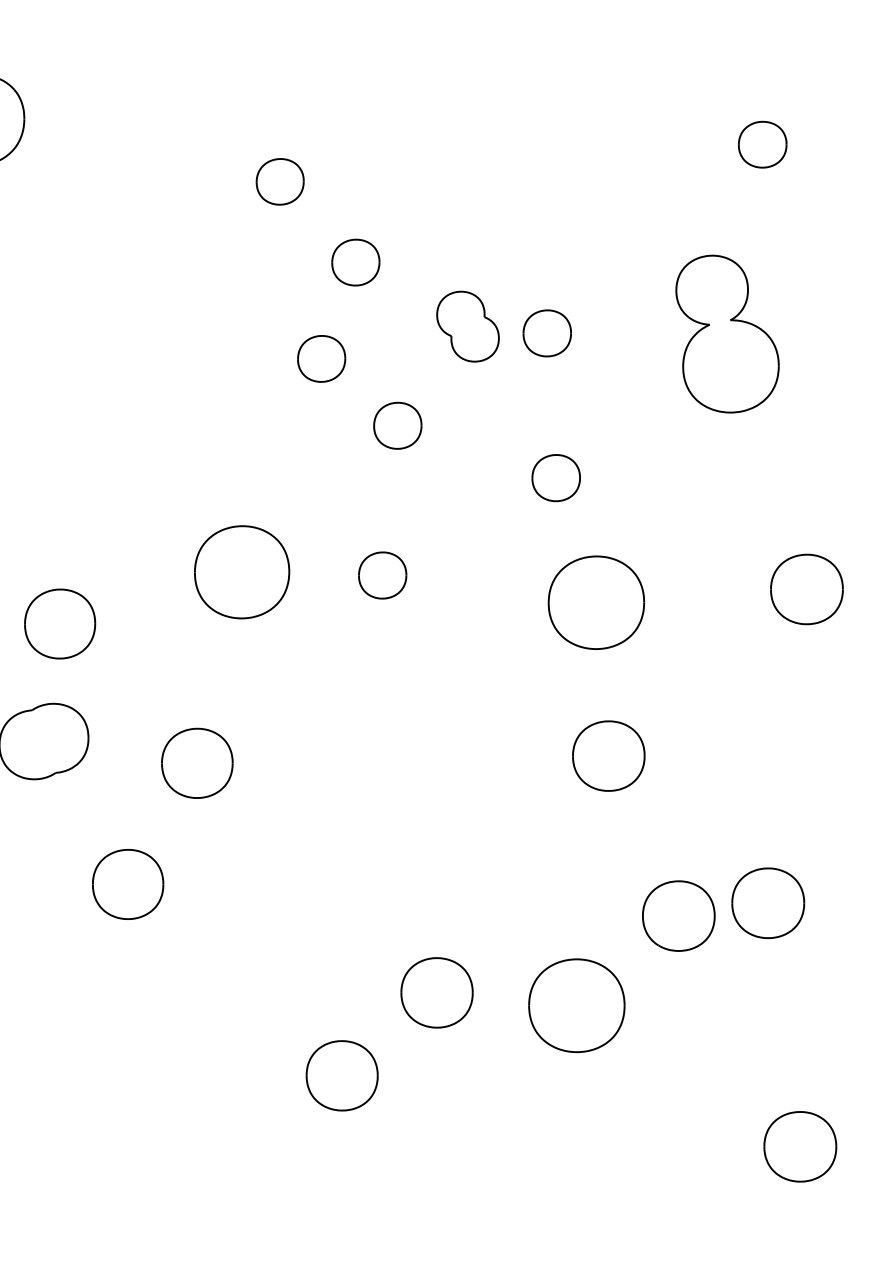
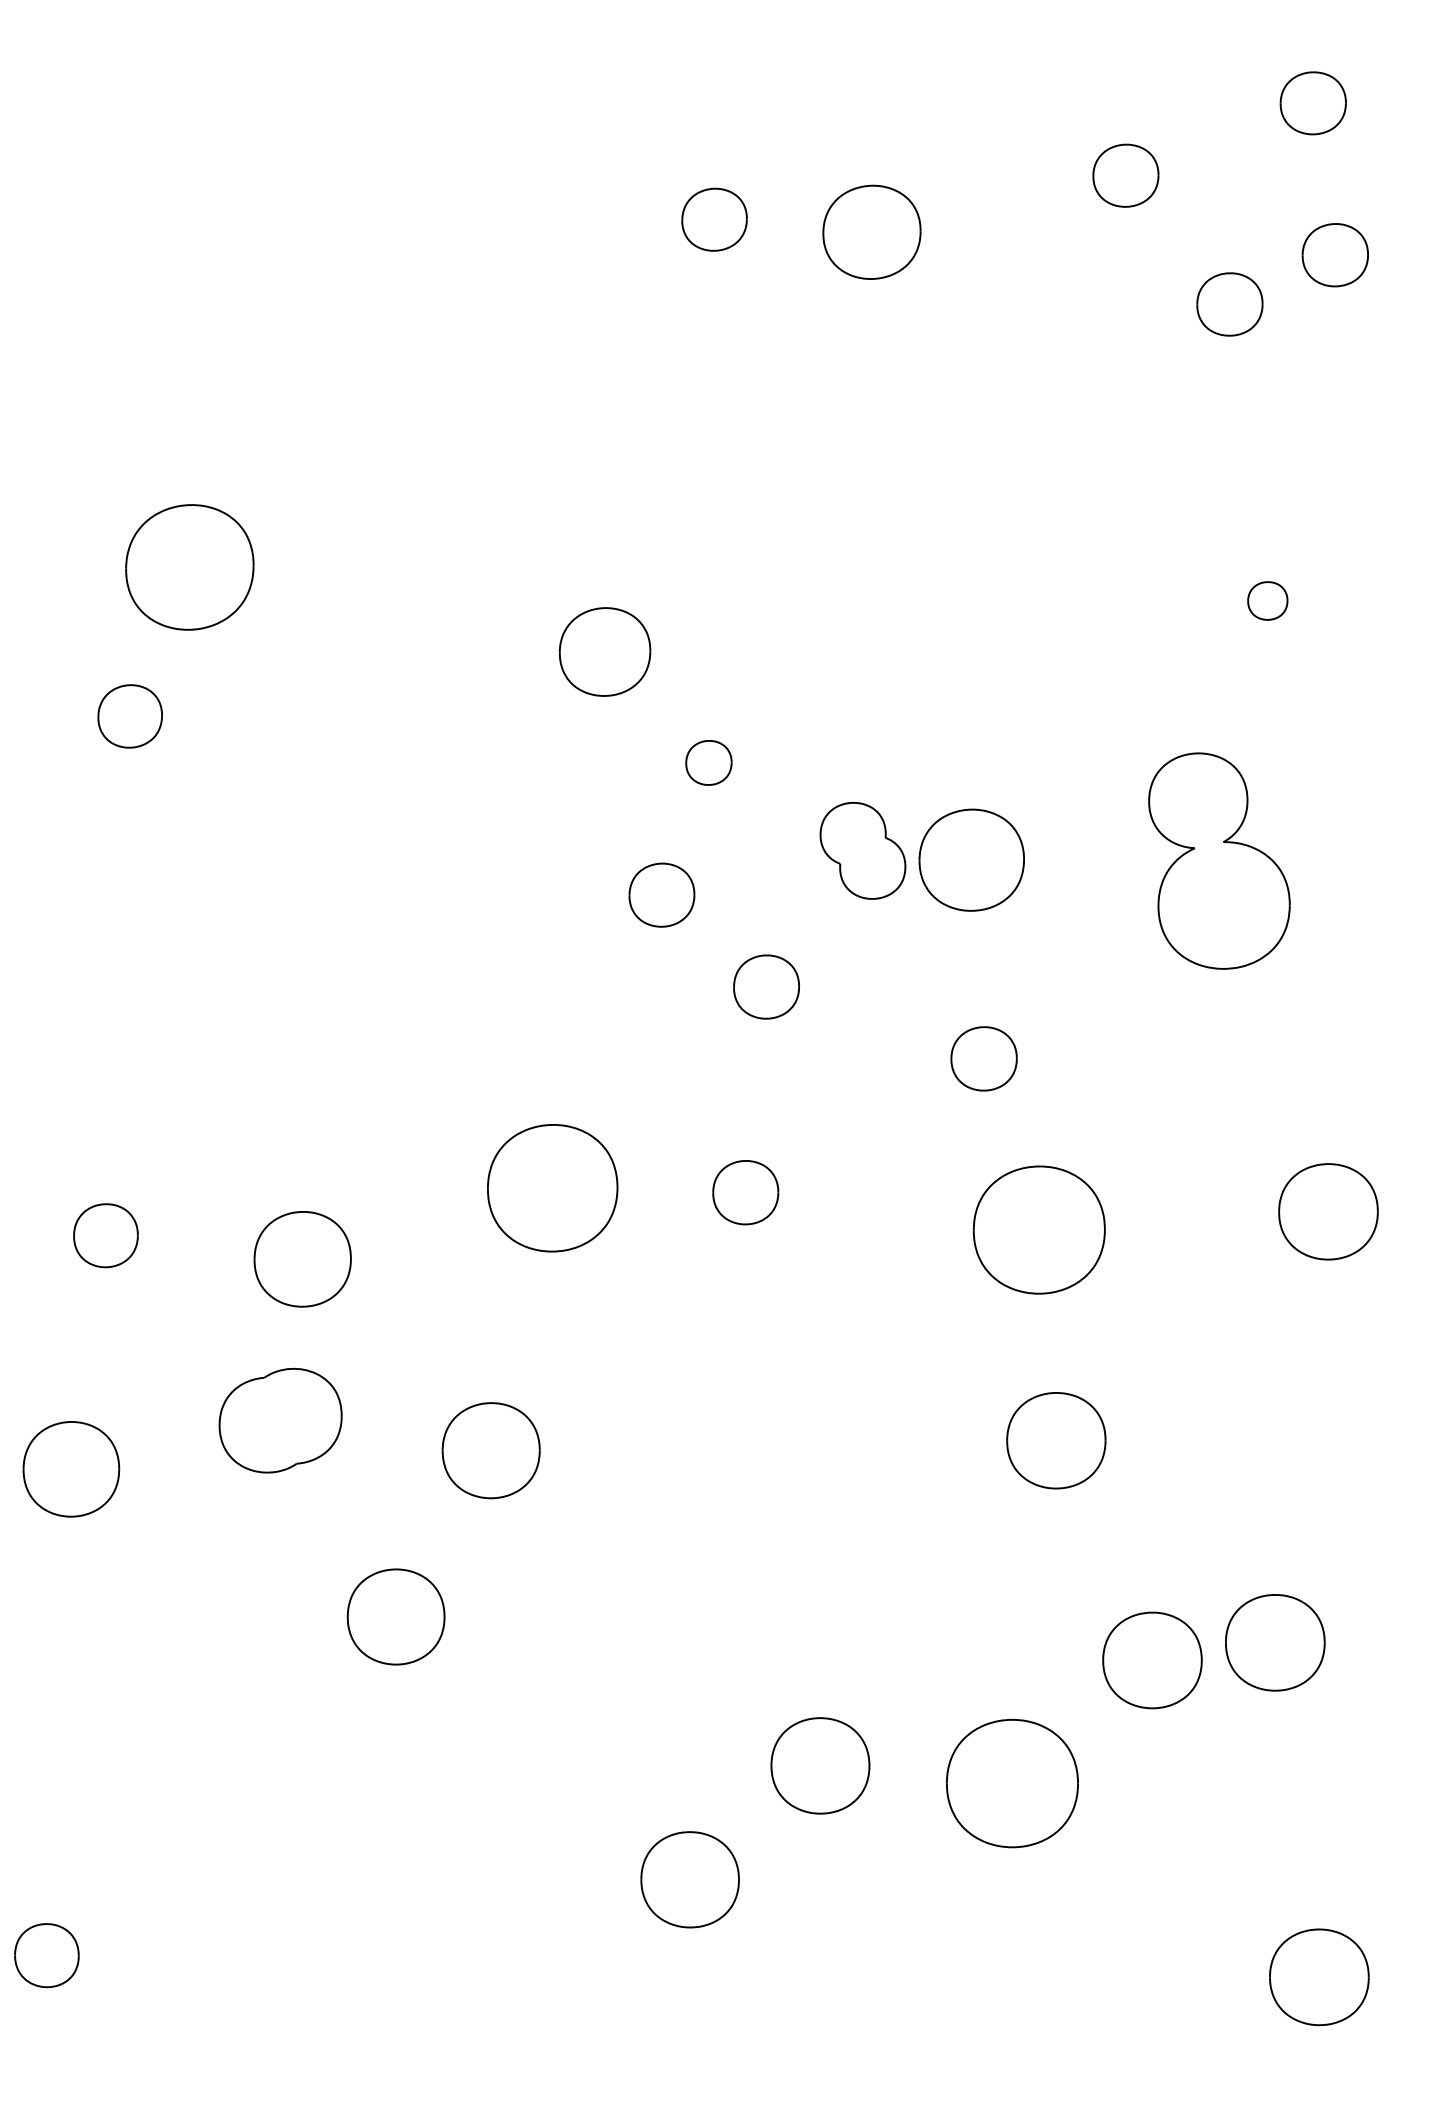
part: (762, 144) -> (1267, 600), size x0.6
part: (279, 181) -> (604, 651), size x1.4
part: (355, 262) -> (708, 762), size x0.7
part: (547, 332) -> (971, 859), size x1.6

